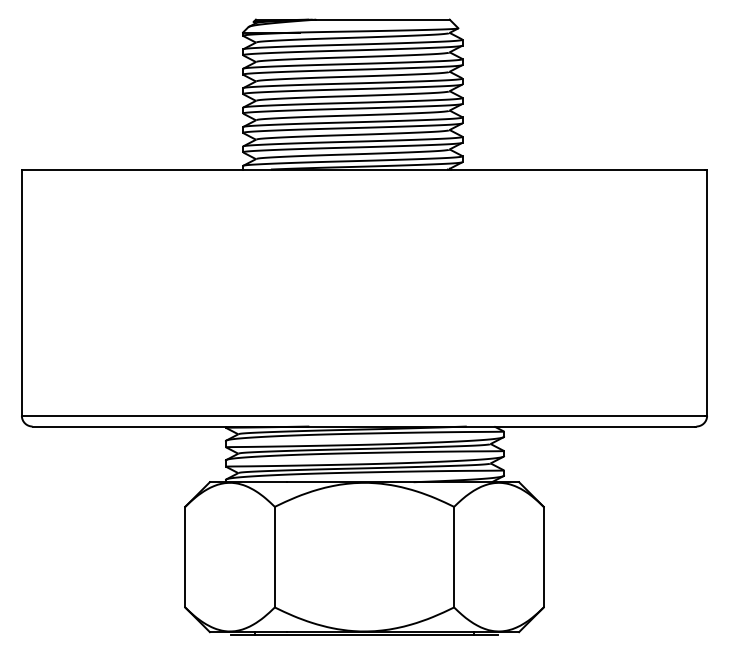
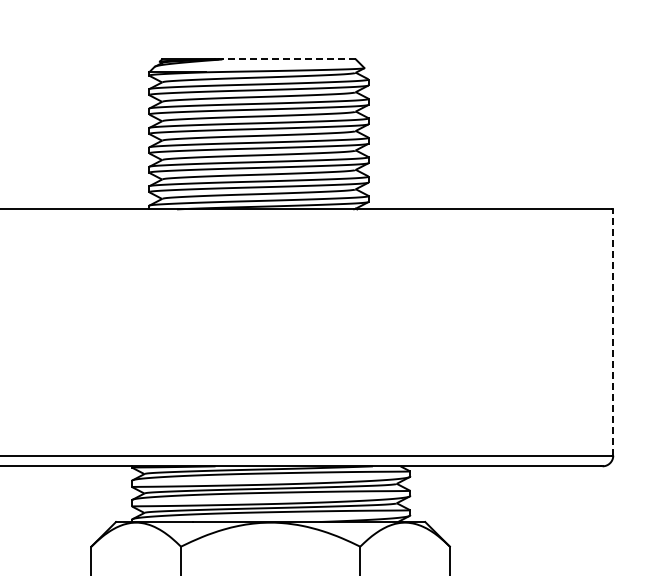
line: (382, 19) -> (288, 59), solid -> dashed
line: (707, 292) -> (613, 332), solid -> dashed

